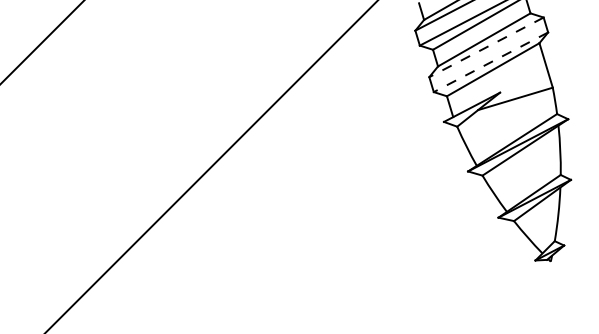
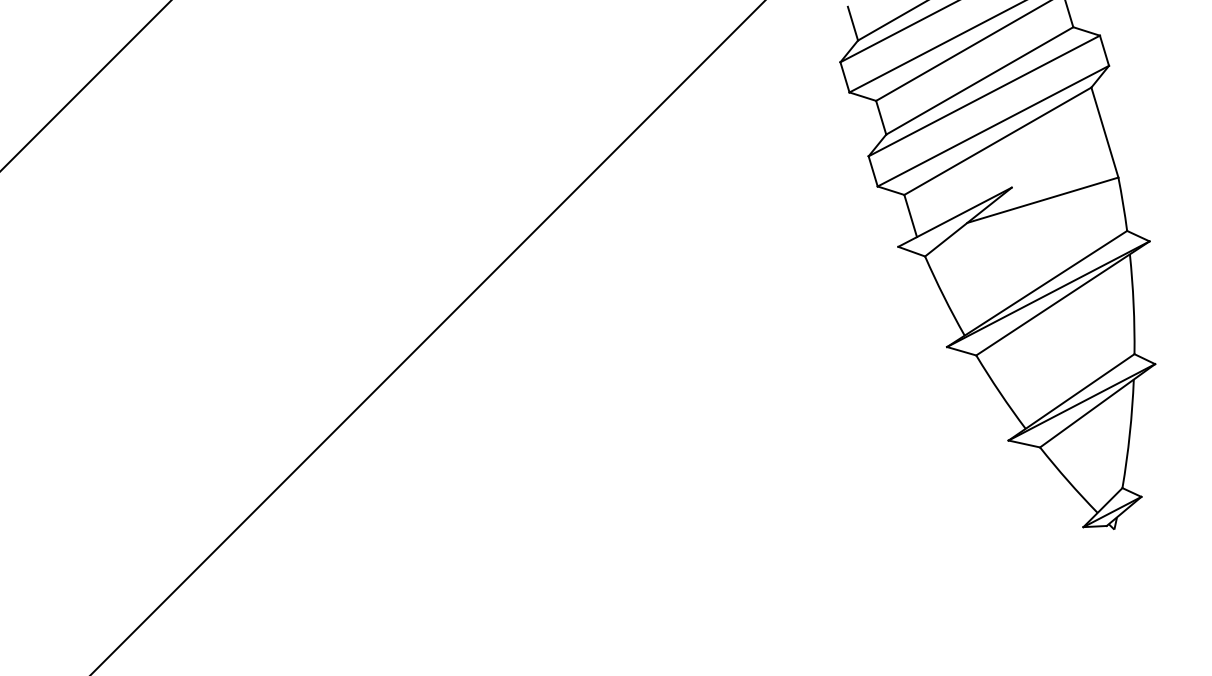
line: (486, 47) -> (984, 96), dashed -> solid
line: (490, 62) -> (992, 126), dashed -> solid

